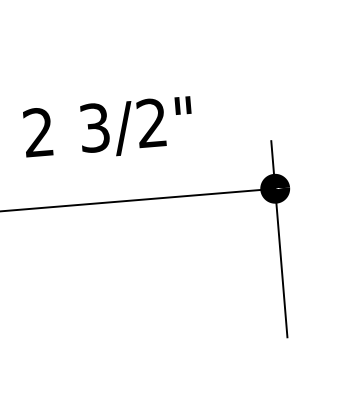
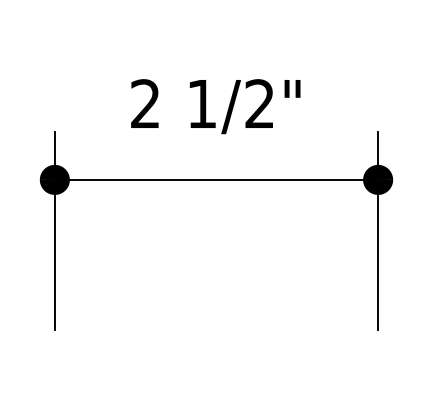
text: (94, 127) -> (201, 103), 3/2" -> 1/2"

